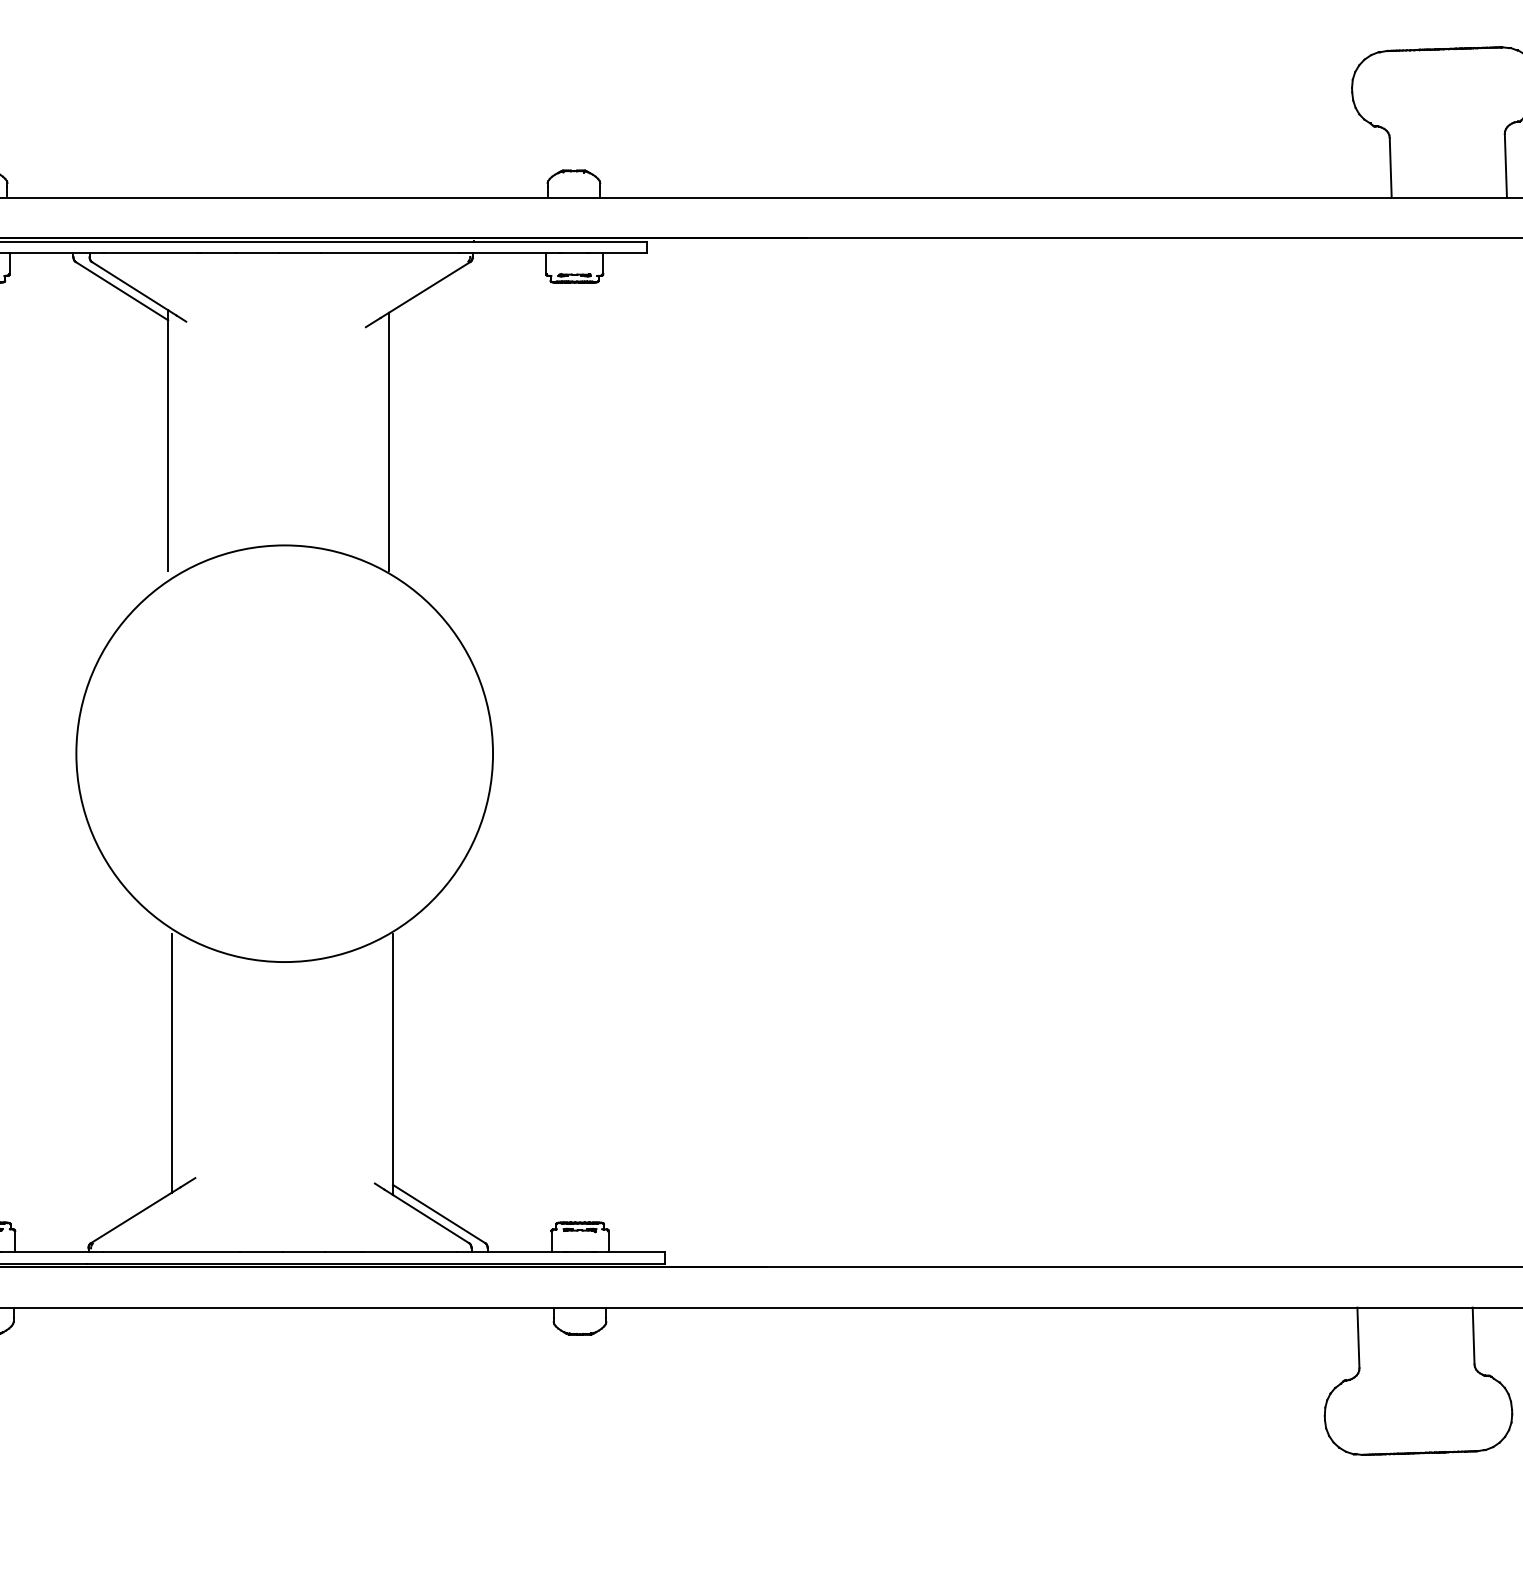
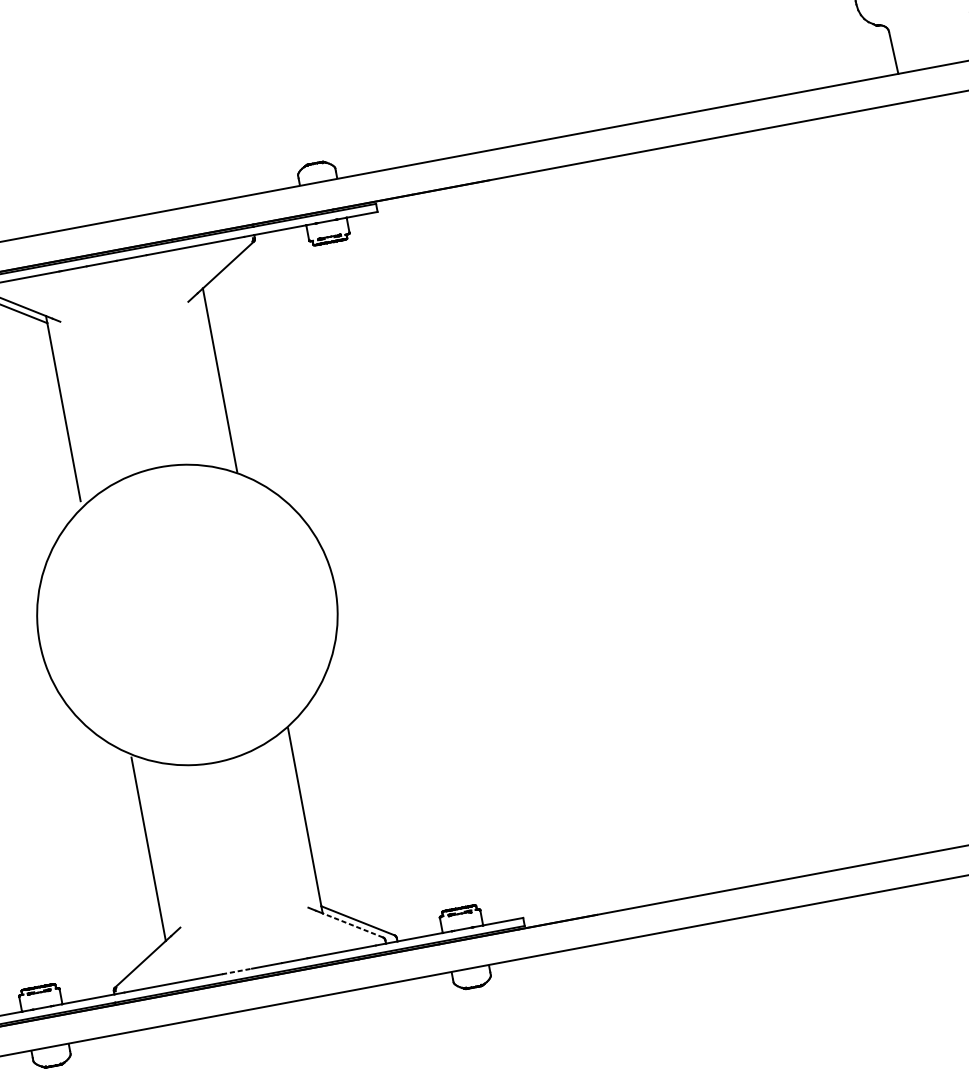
line: (430, 1218) -> (352, 925), solid -> dashed
line: (261, 1252) -> (237, 971), solid -> dashed

